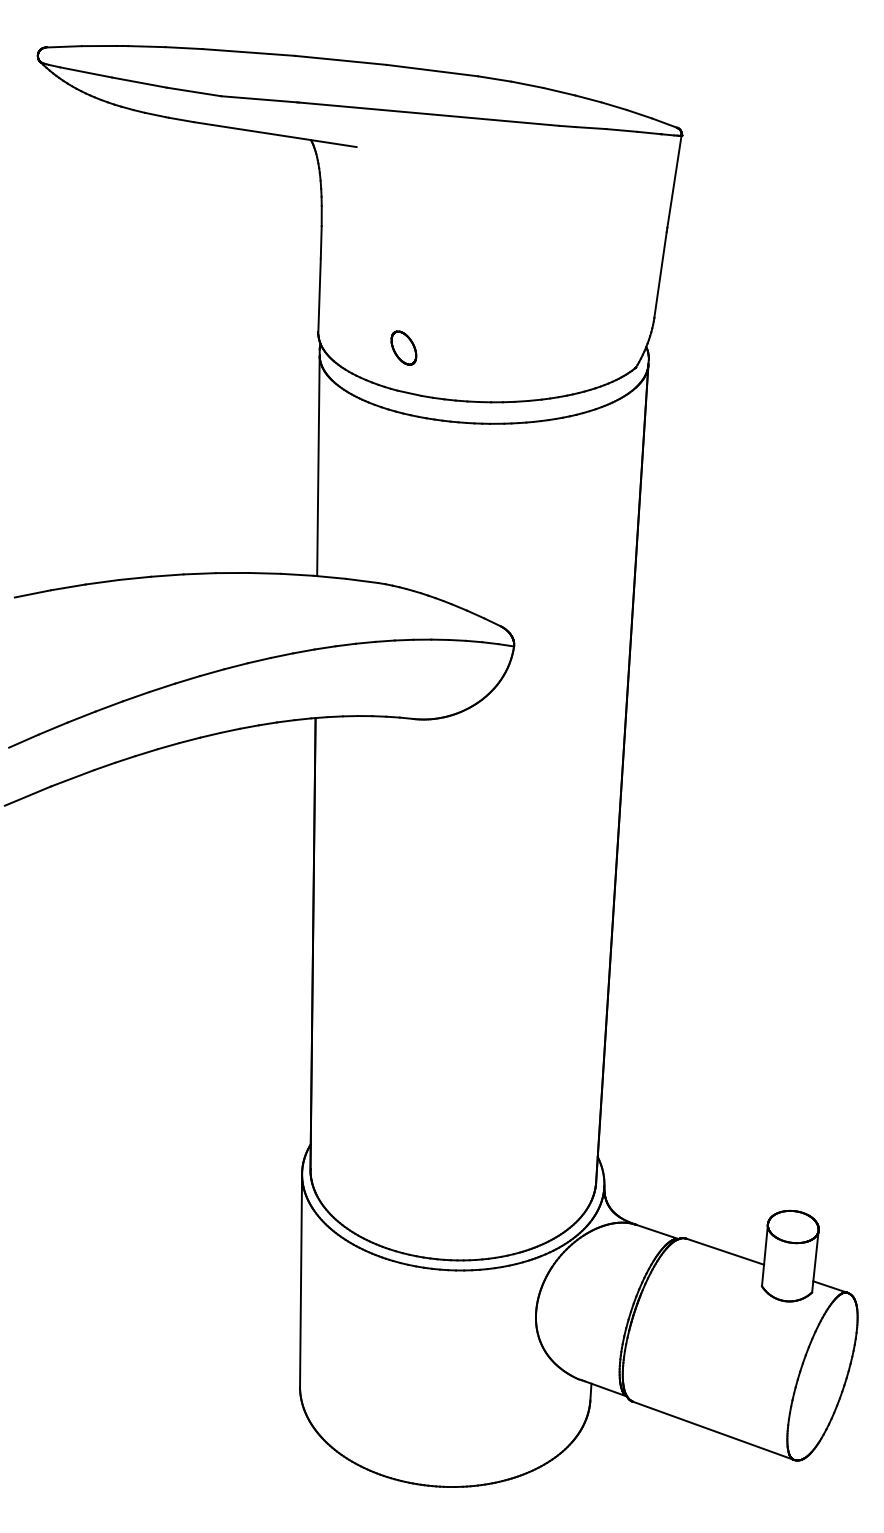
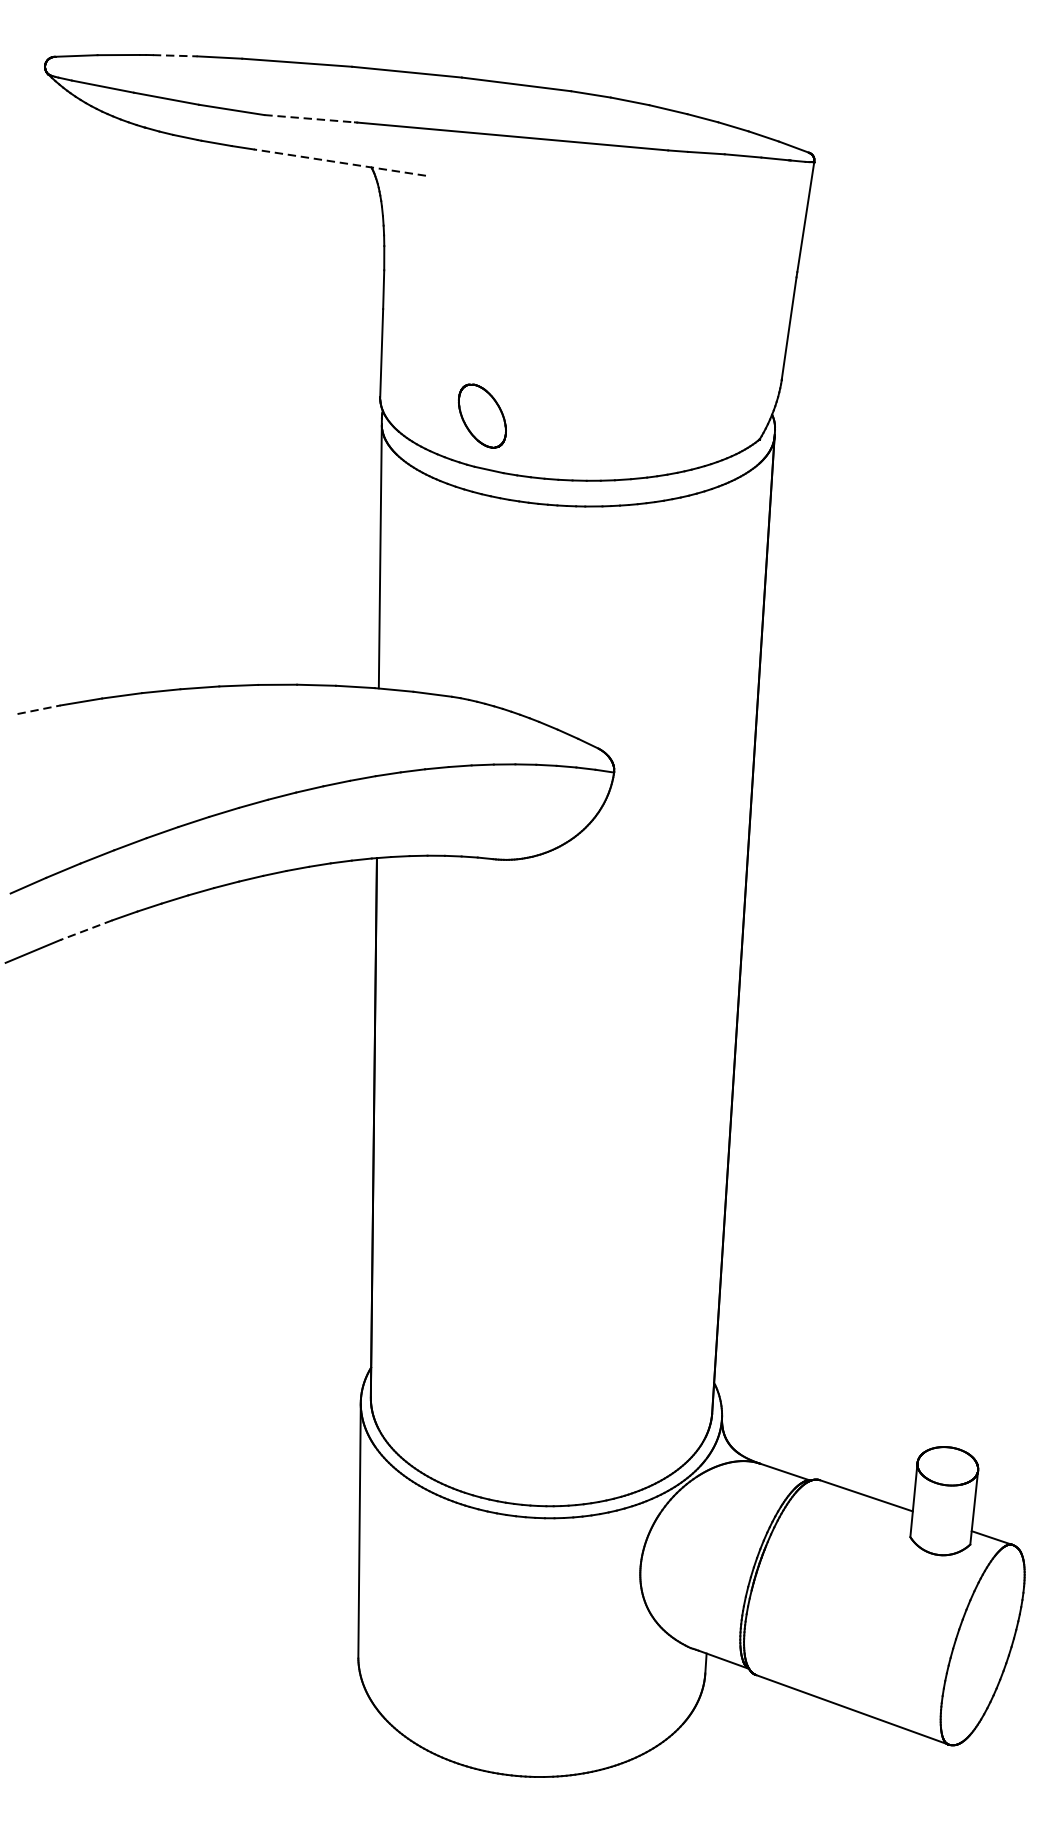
line: (146, 46) -> (174, 55), solid -> dashed
line: (259, 99) -> (309, 118), solid -> dashed
line: (284, 136) -> (339, 163), solid -> dashed
part: (403, 347) -> (481, 415), size x1.6
line: (33, 593) -> (39, 709), solid -> dashed
line: (72, 778) -> (86, 930), solid -> dashed

